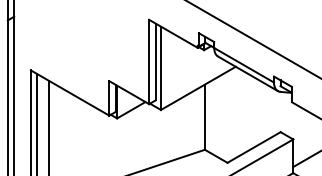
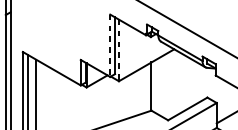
line: (149, 62) -> (110, 46), solid -> dashed
line: (160, 68) -> (118, 50), solid -> dashed

